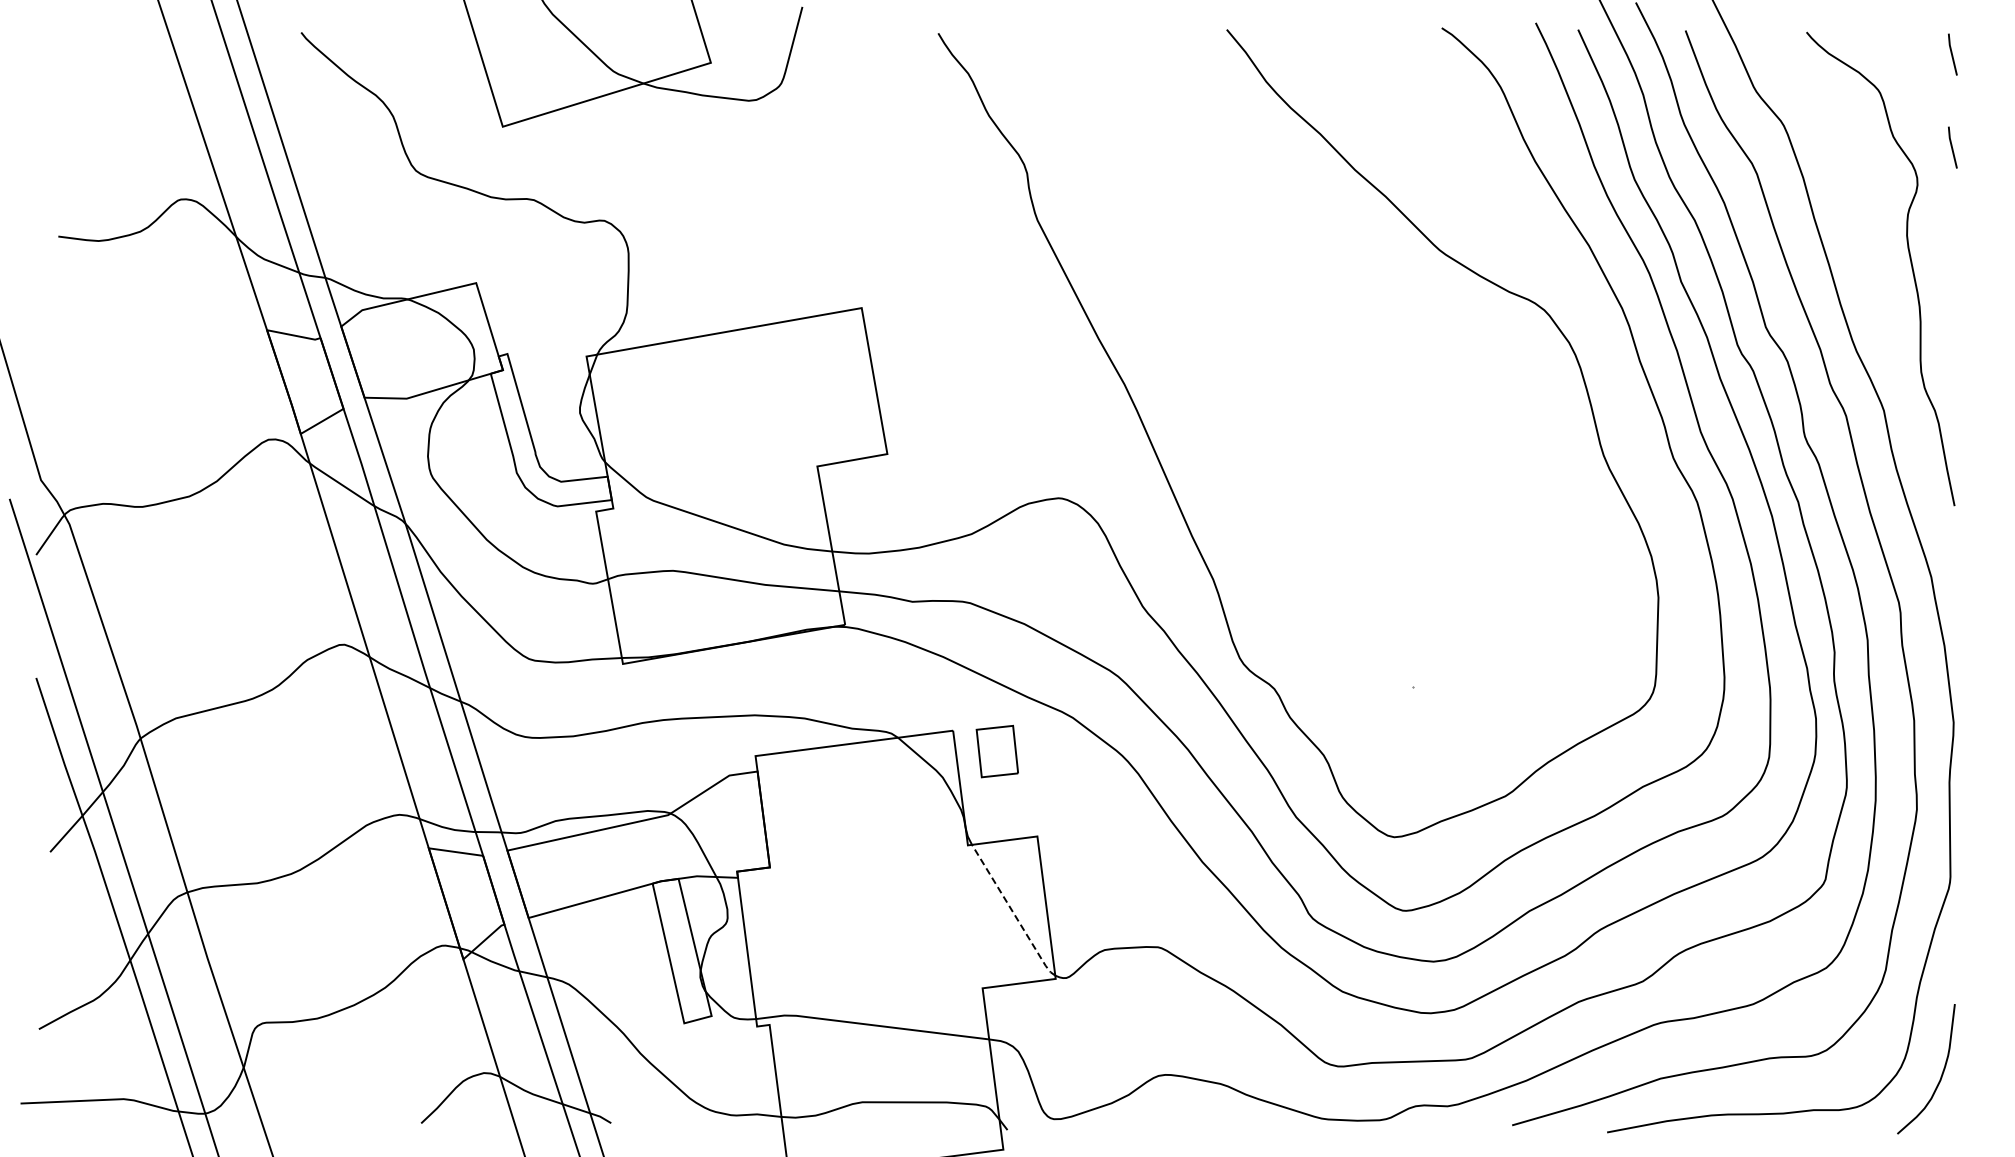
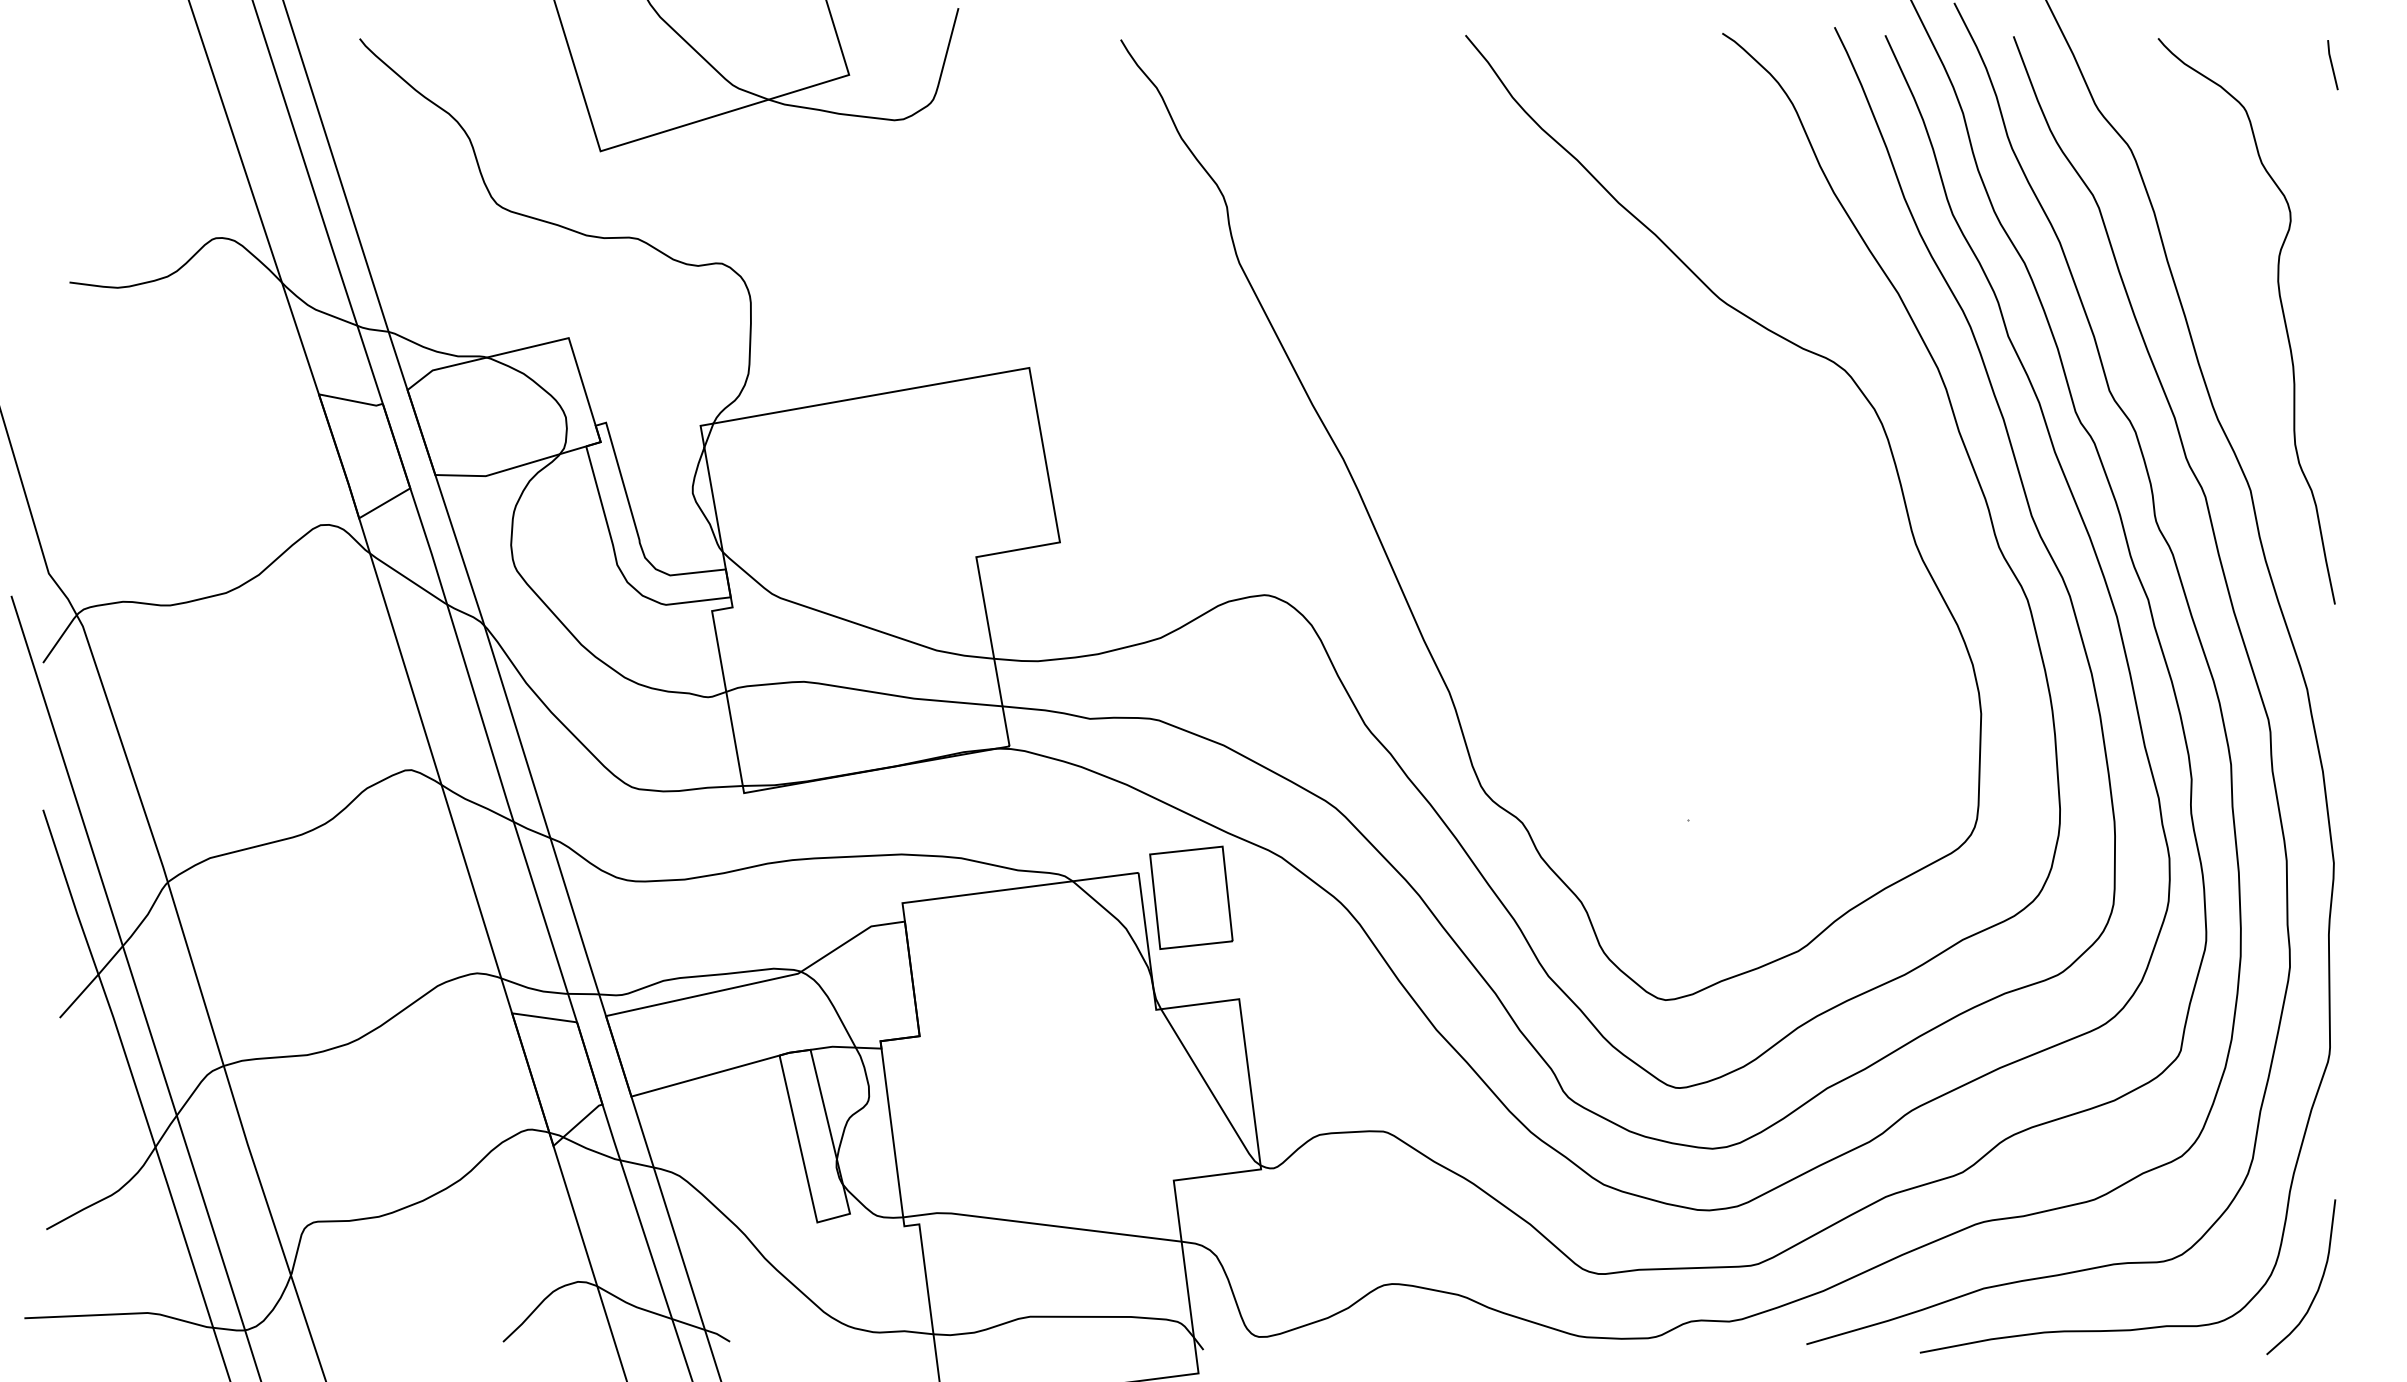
line: (1952, 147) -> (2332, 176), removed
part: (997, 751) -> (1191, 897), size x1.67
line: (1013, 912) -> (1210, 1090), dashed -> solid

